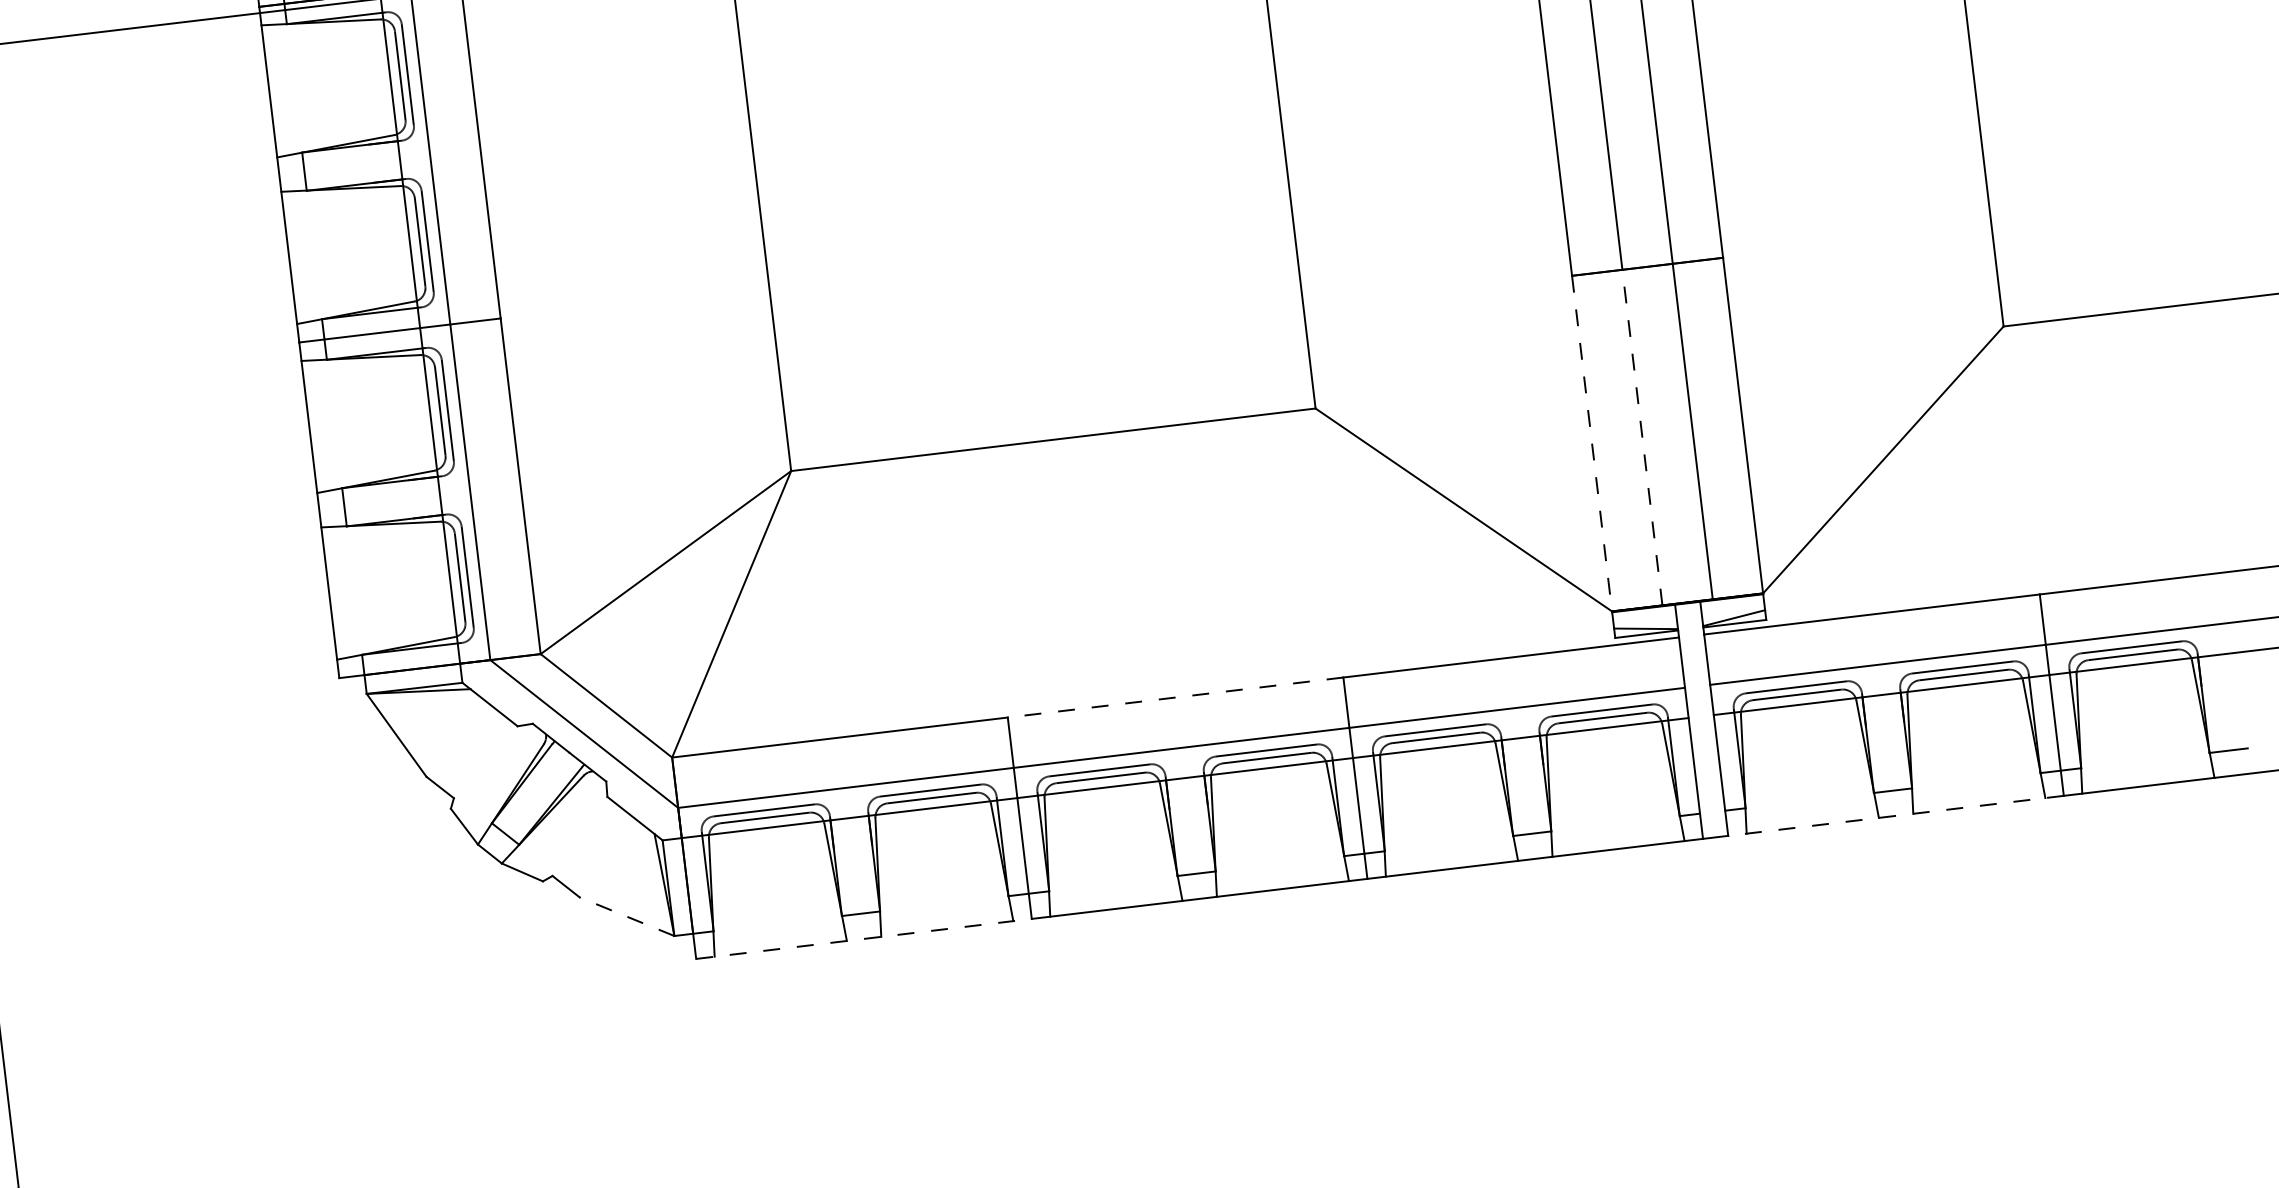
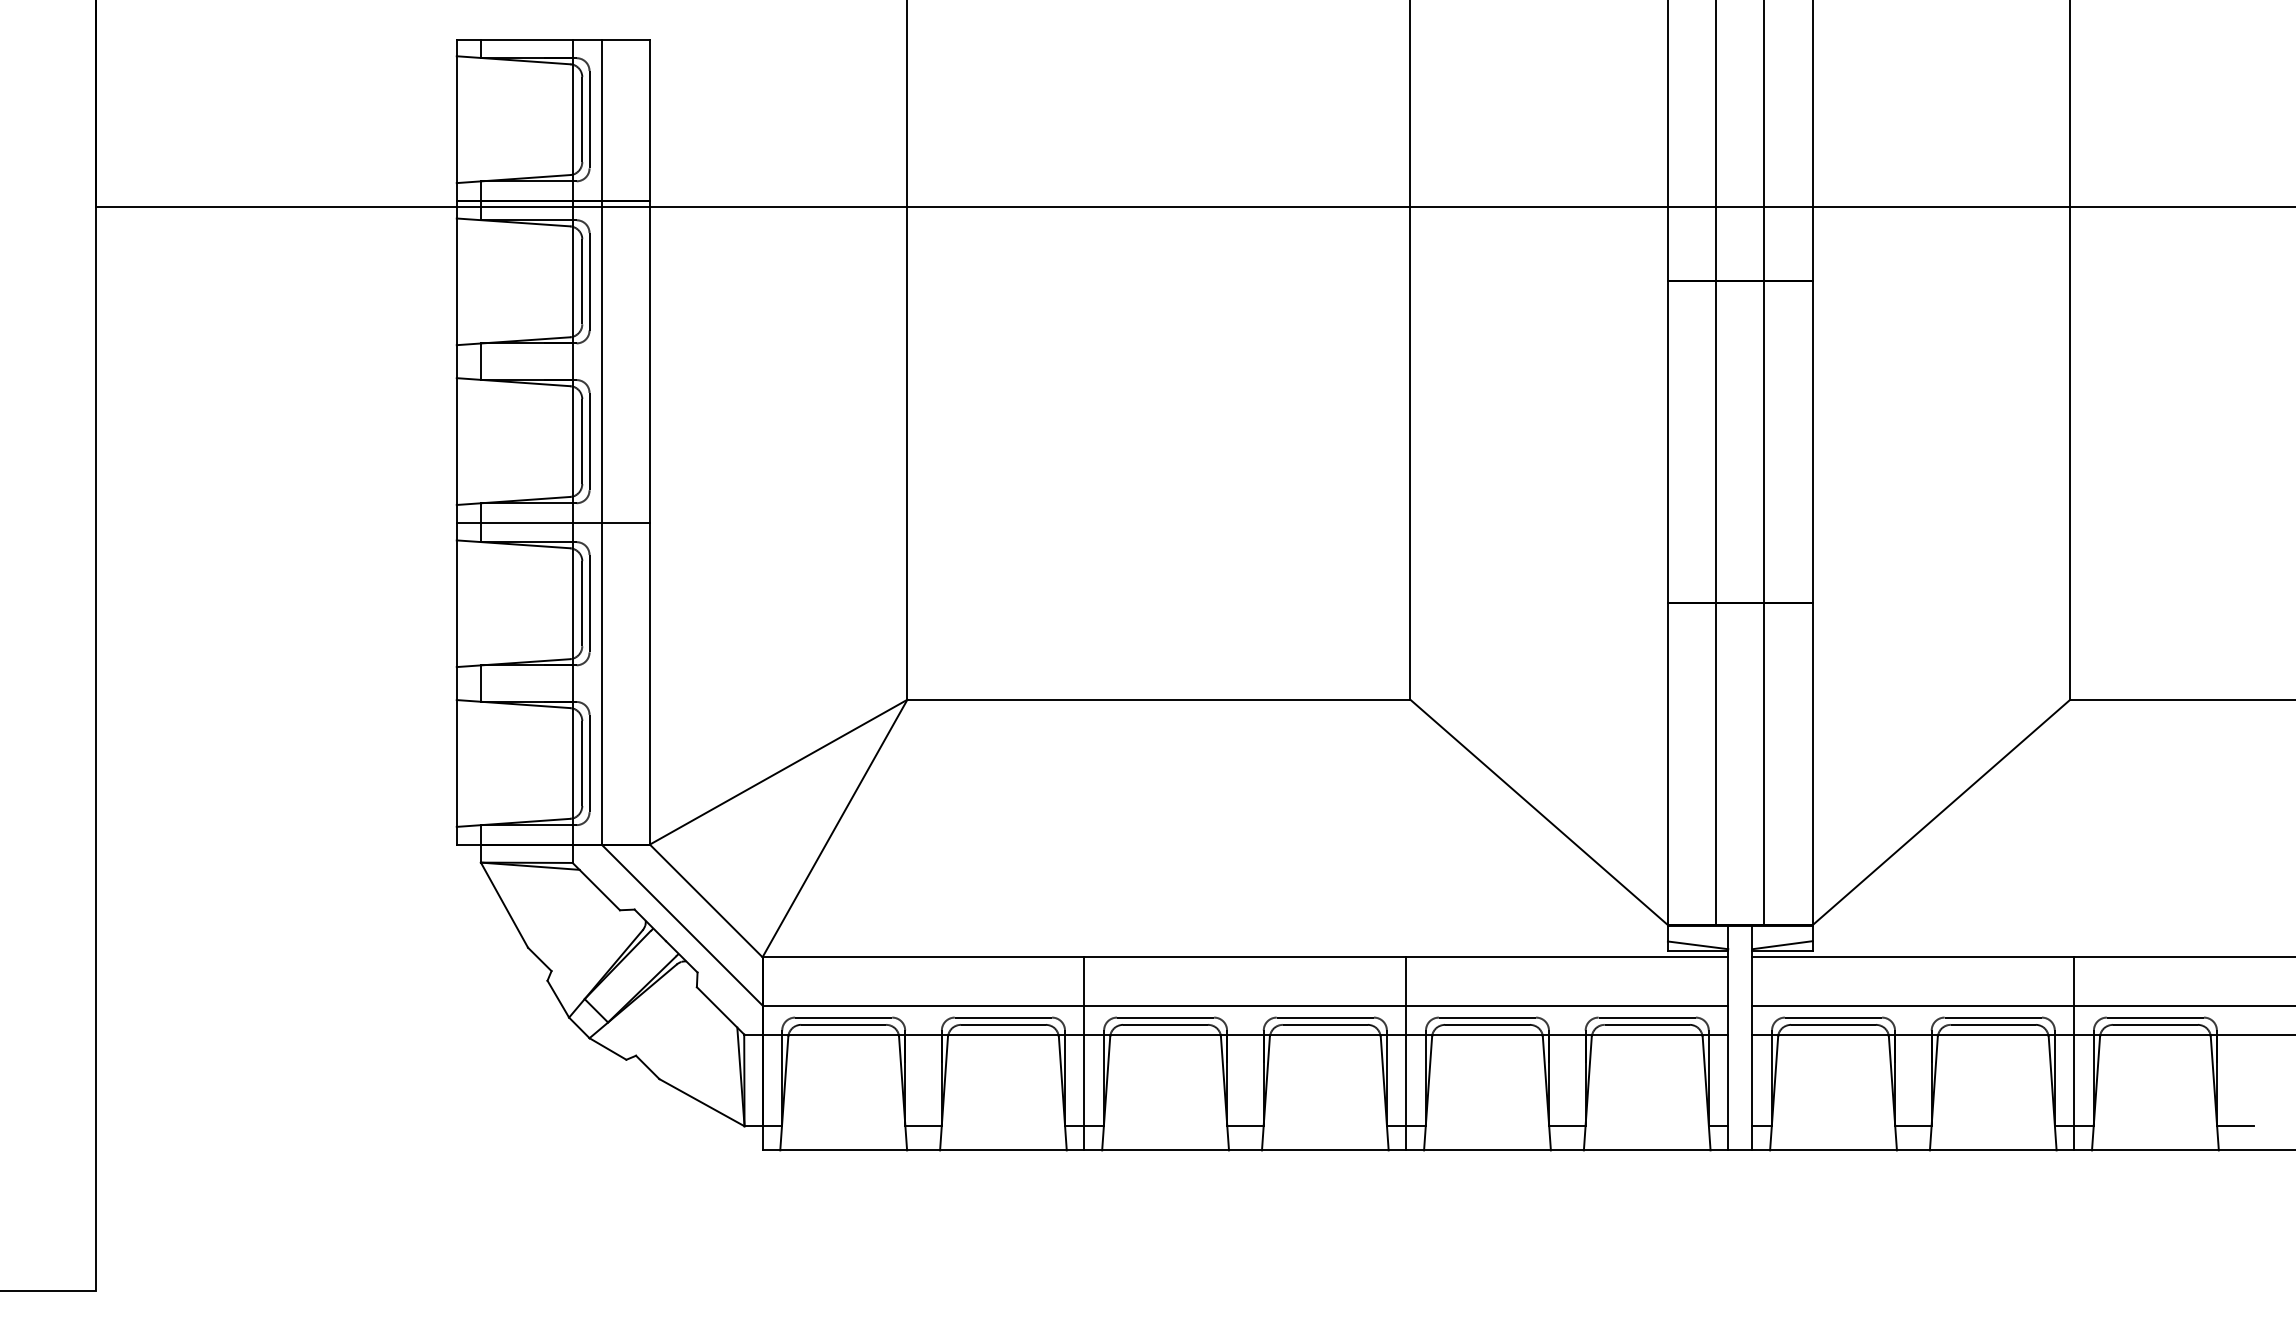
line: (1642, 437) -> (1716, 764), dashed -> solid
line: (1591, 444) -> (1667, 764), dashed -> solid
line: (1175, 697) -> (1245, 957), dashed -> solid
line: (1896, 815) -> (1913, 1150), dashed -> solid
line: (626, 916) -> (701, 1102), dashed -> solid
line: (863, 939) -> (923, 1150), dashed -> solid

